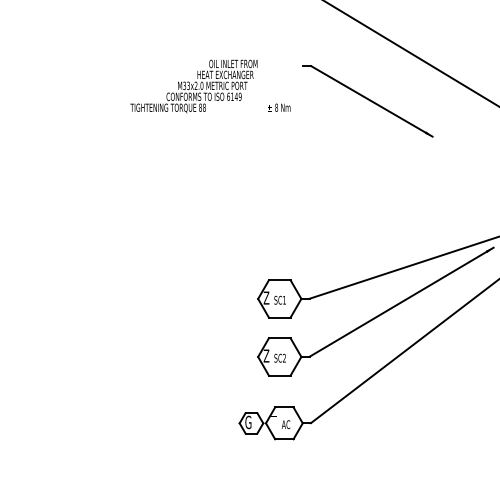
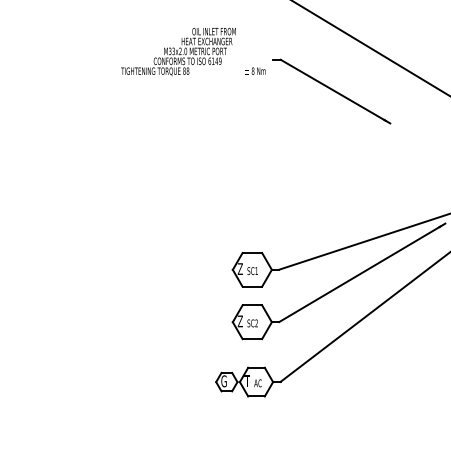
text: (210, 86) -> (193, 51), moved

